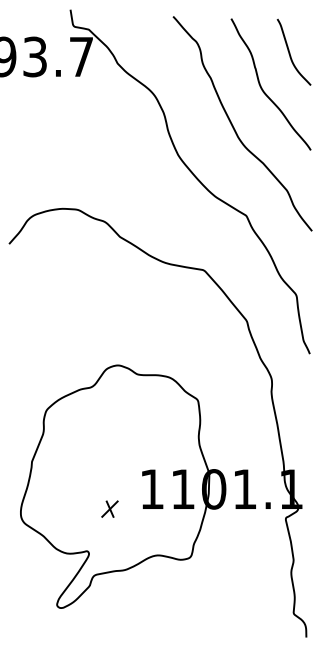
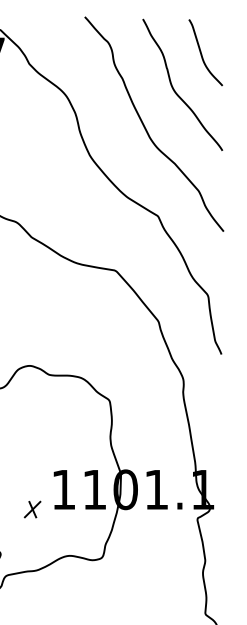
part: (109, 508) -> (32, 508), moved

